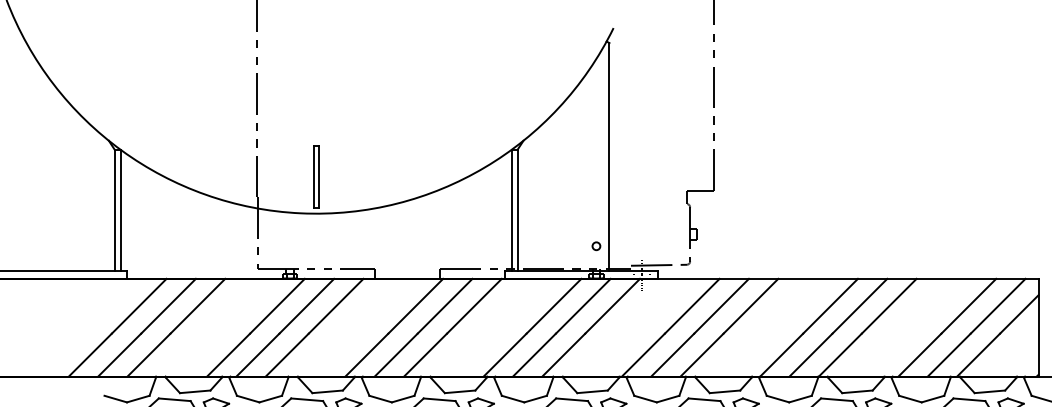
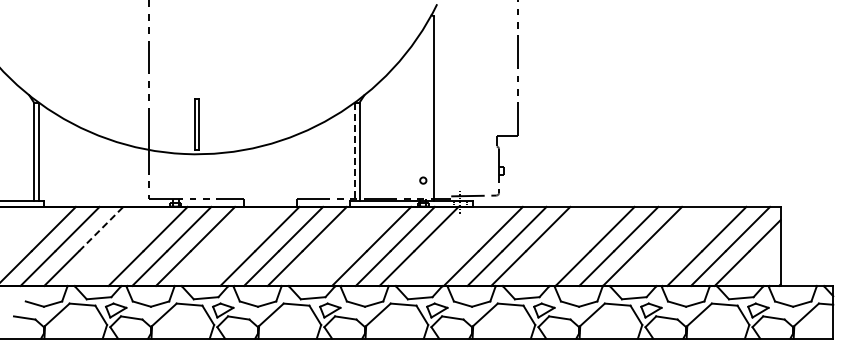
line: (511, 210) -> (354, 151), solid -> dashed
line: (198, 305) -> (101, 228), solid -> dashed

